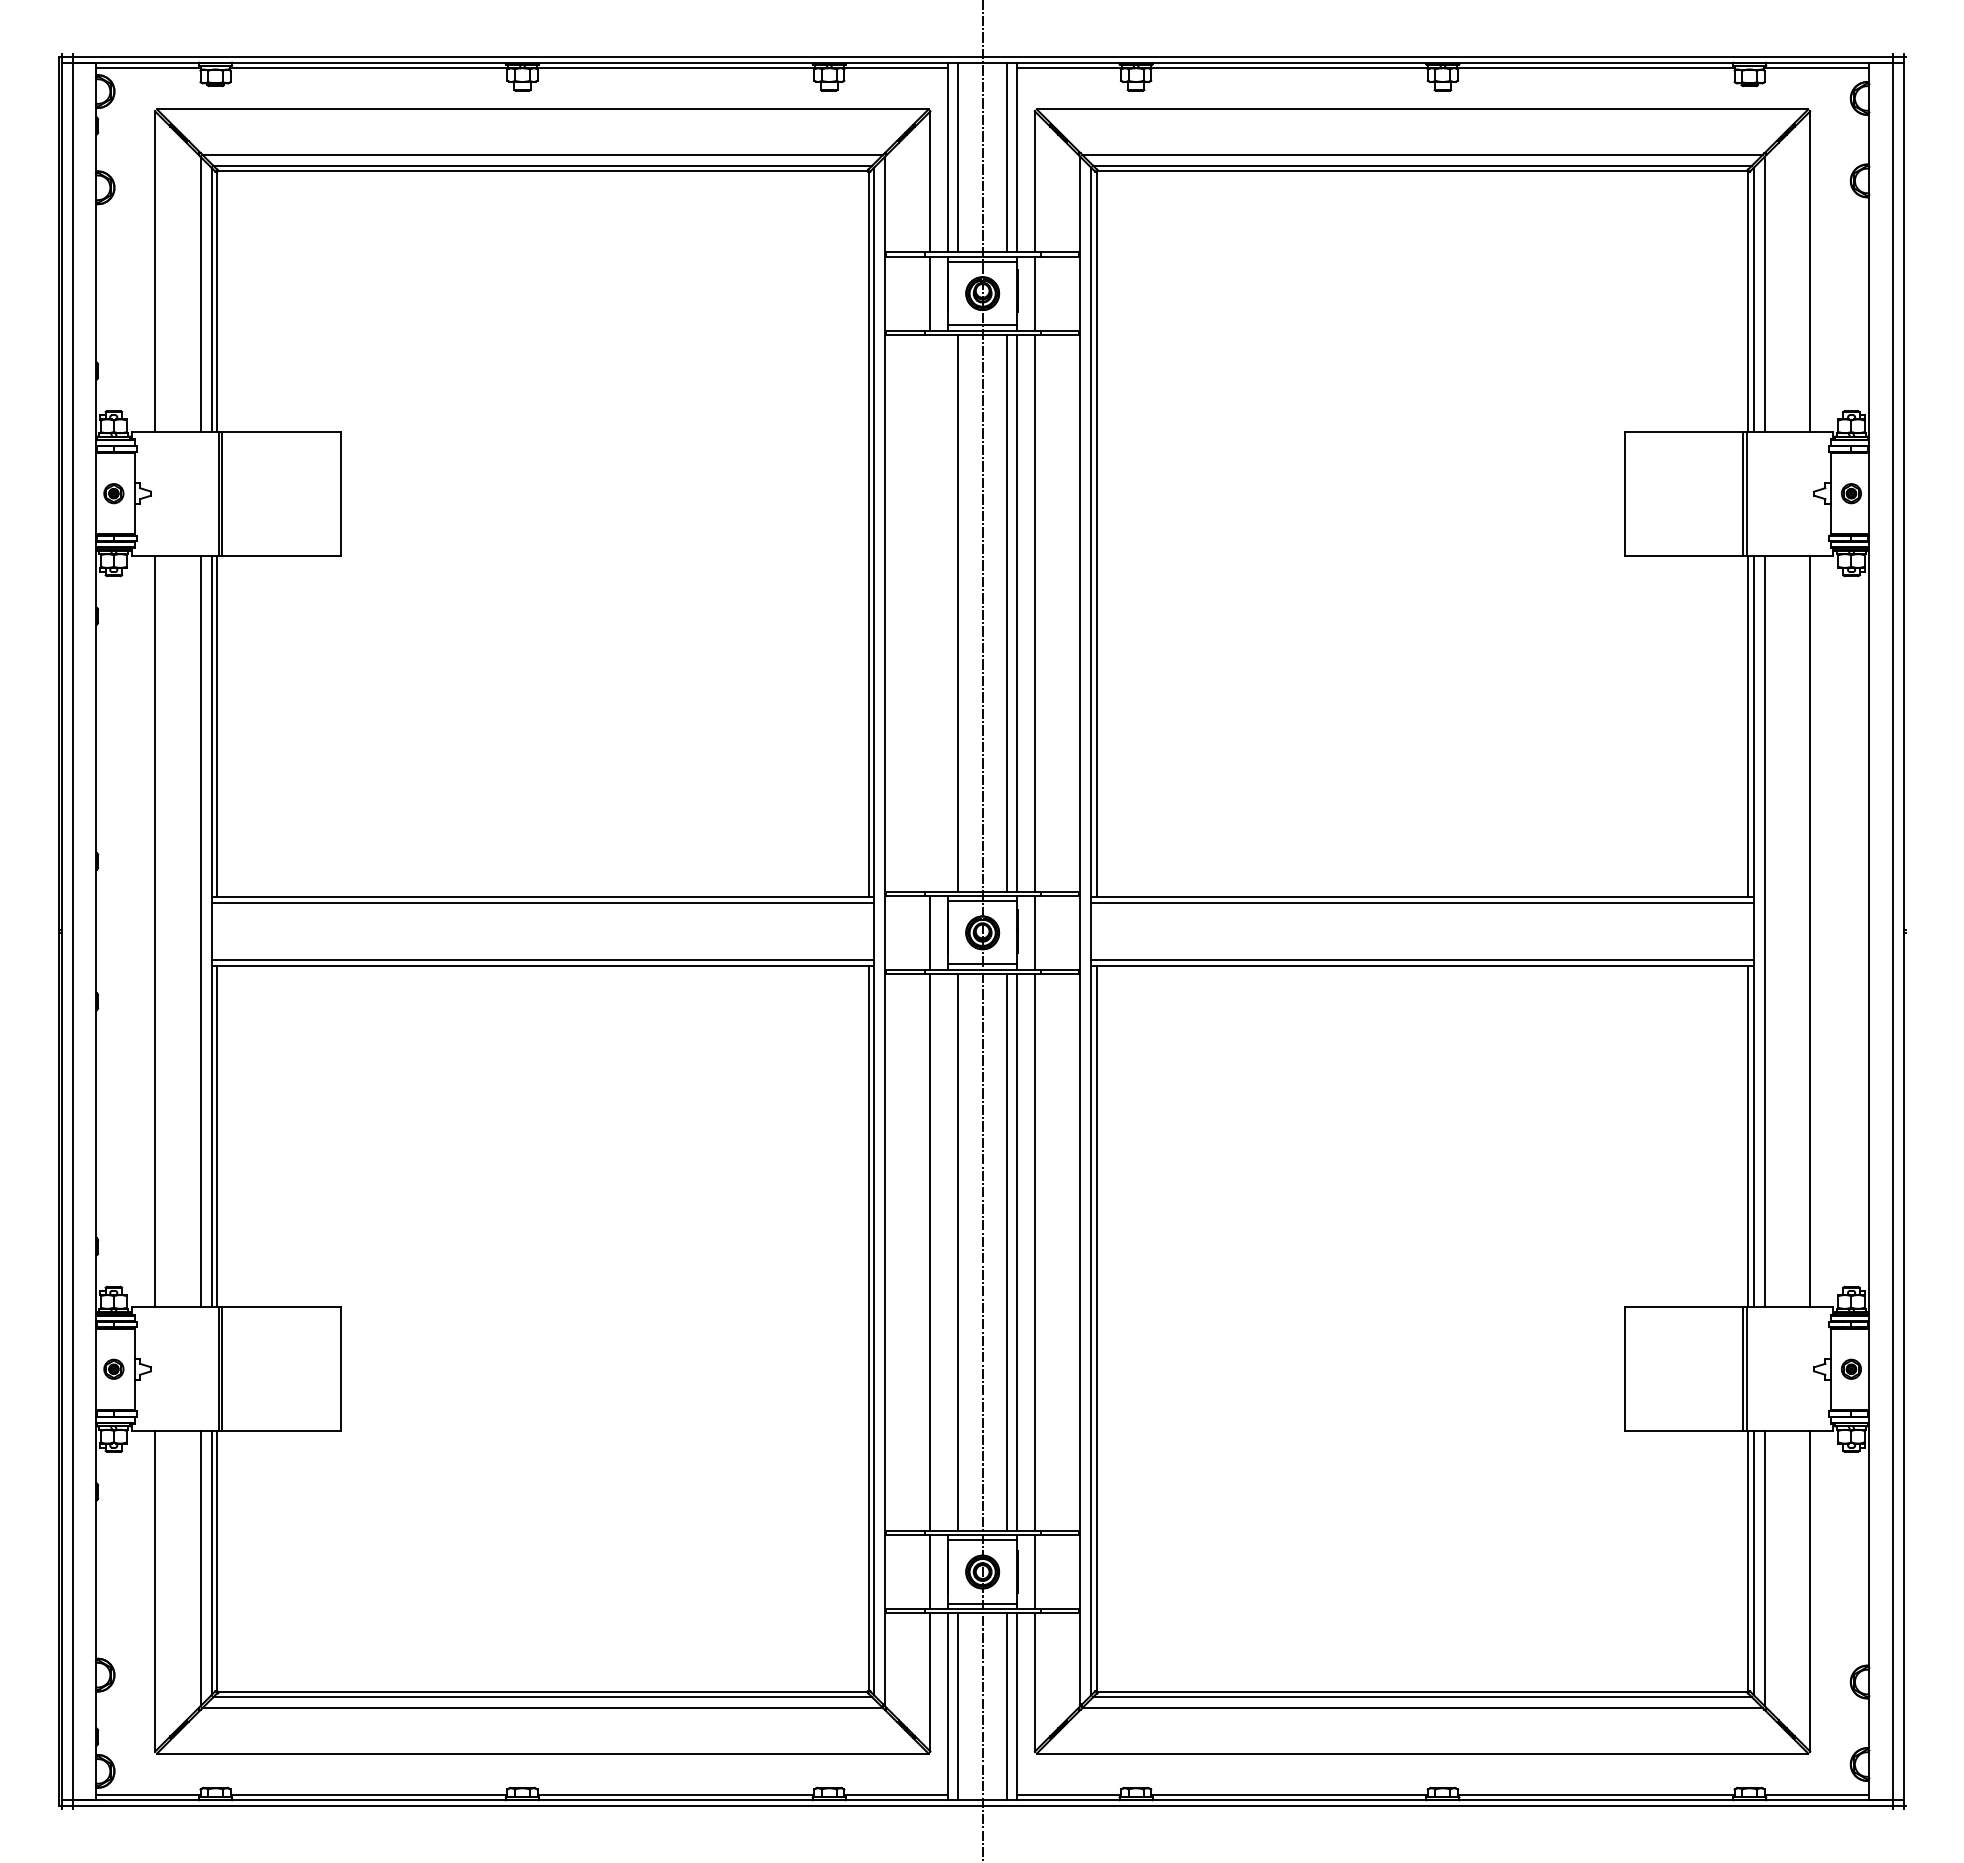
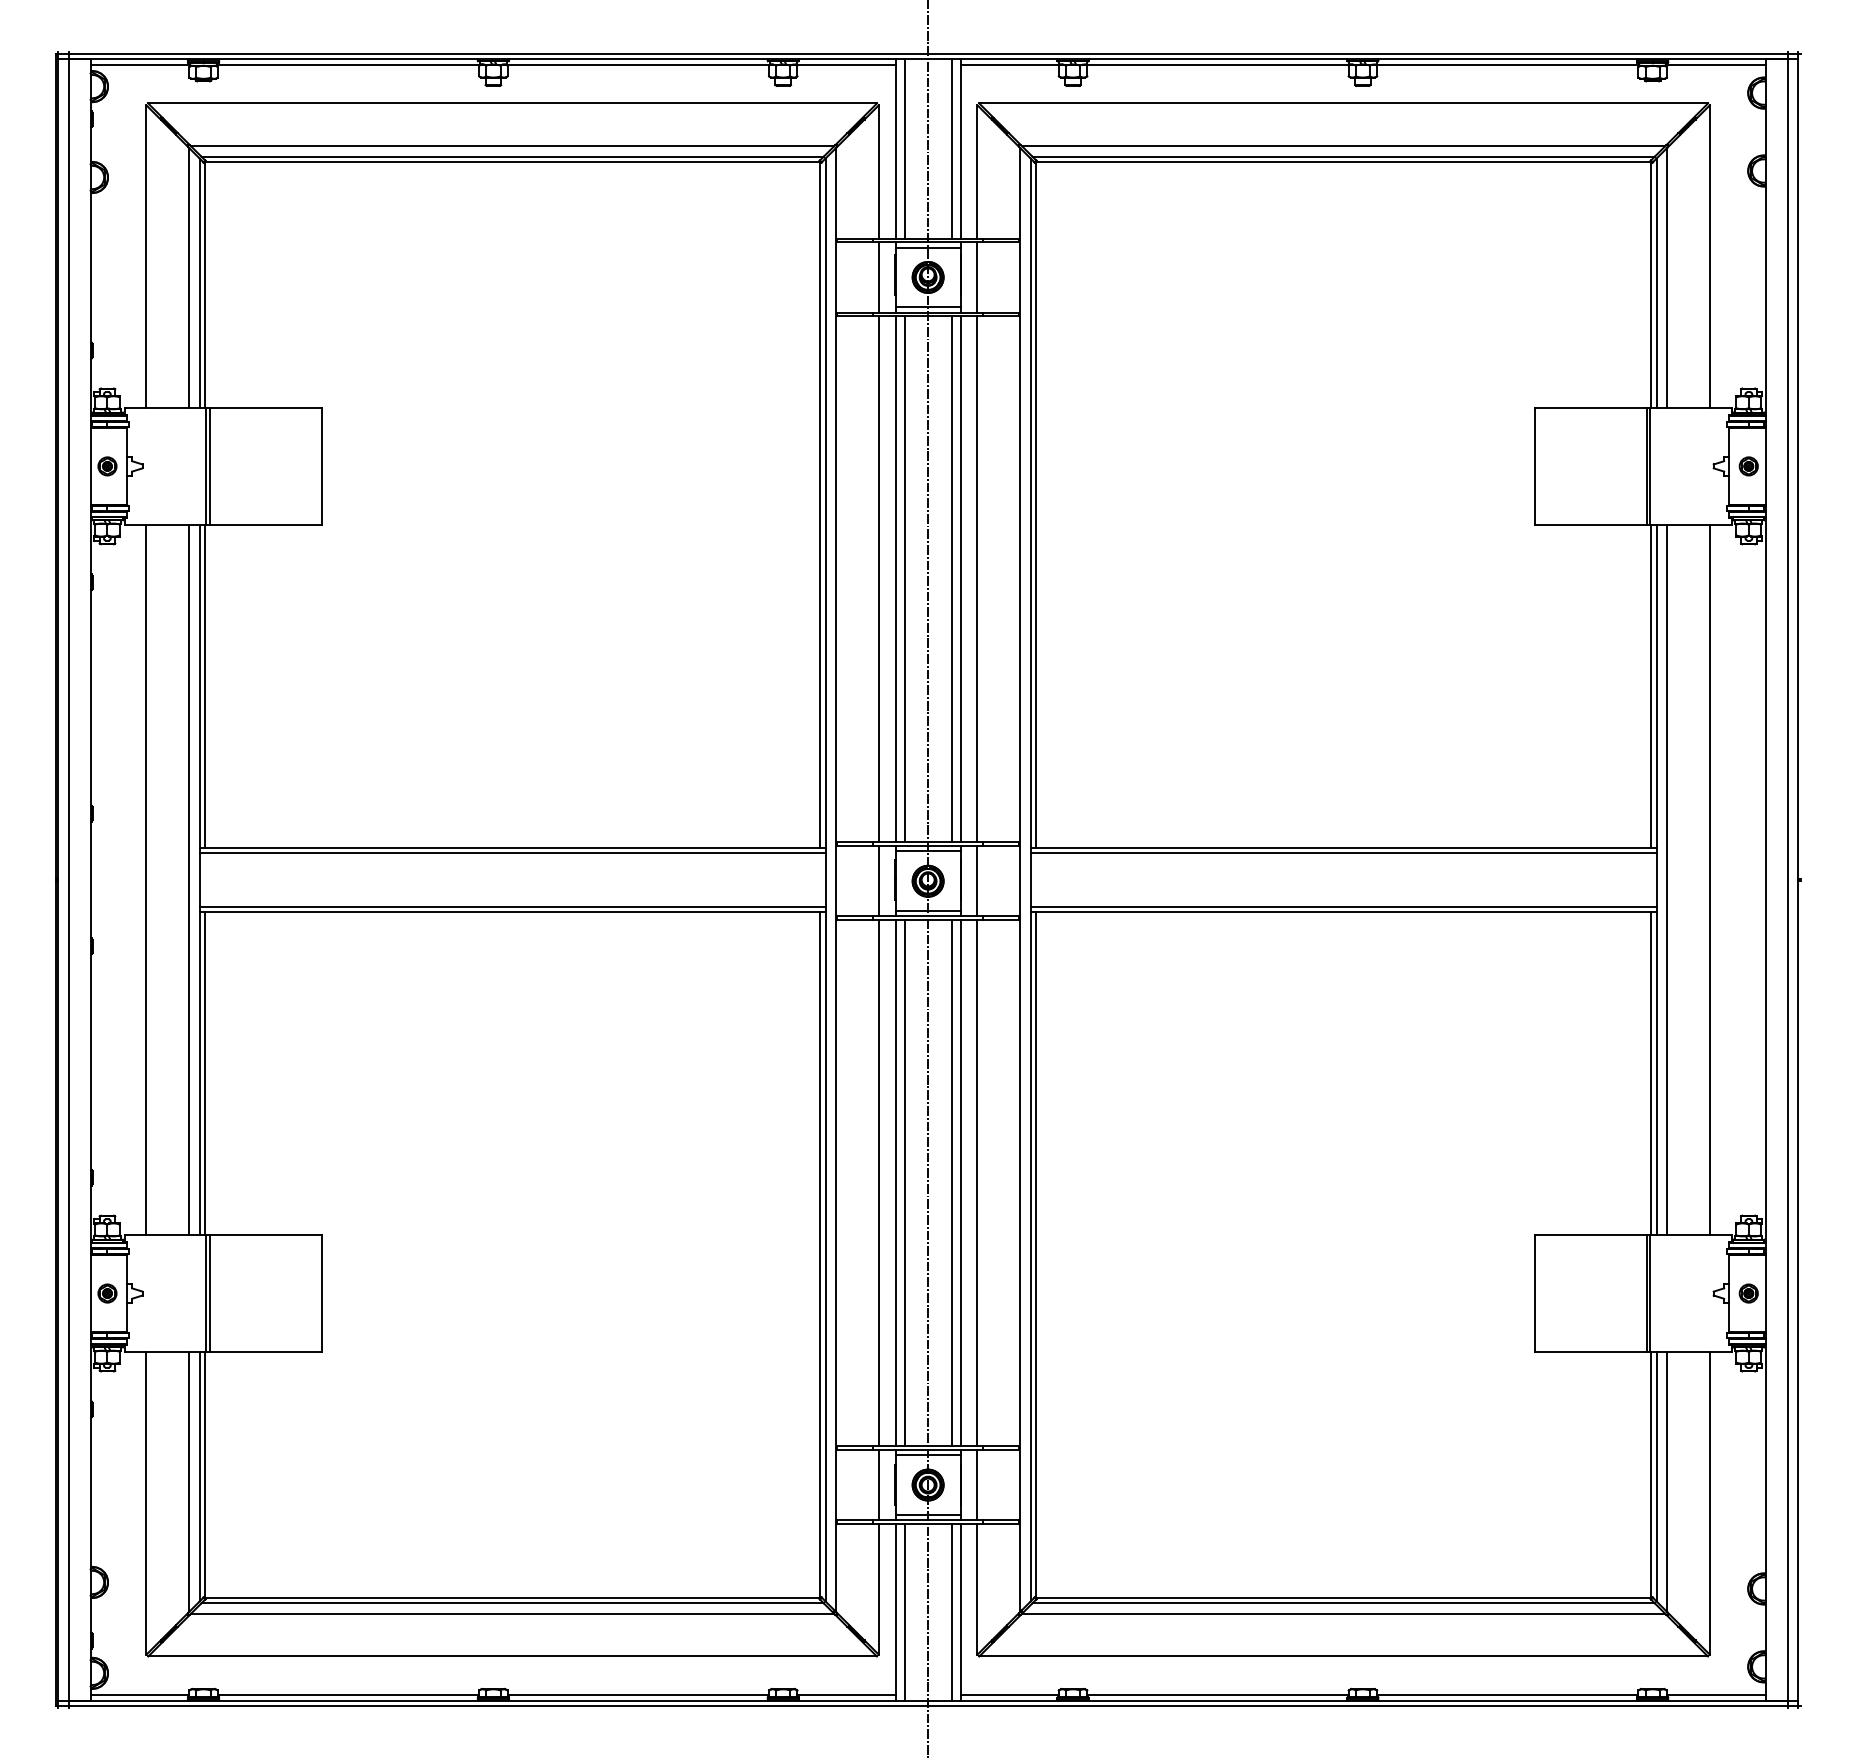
line: (930, 612) -> (878, 578), added
line: (948, 612) -> (895, 578), added
line: (948, 1252) -> (895, 1183), added

